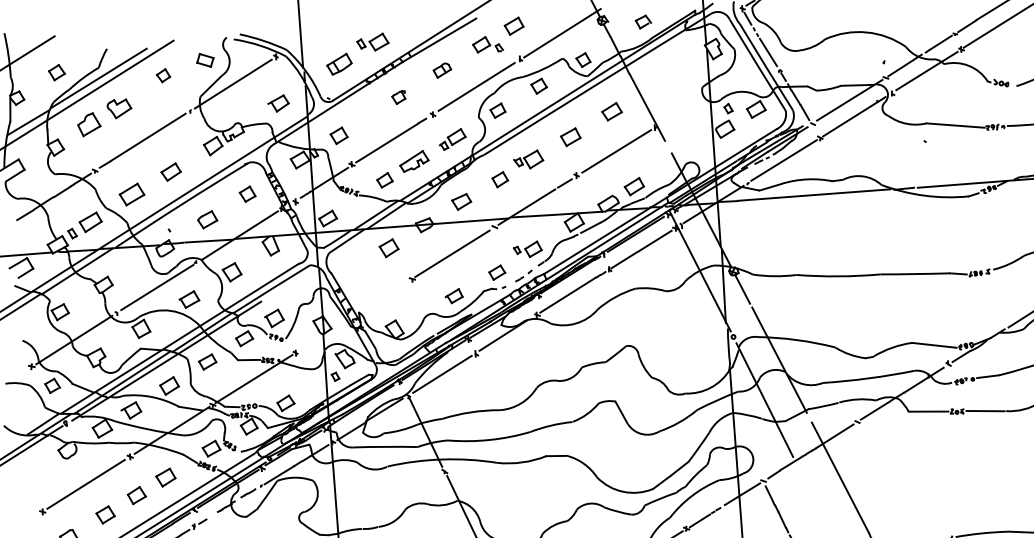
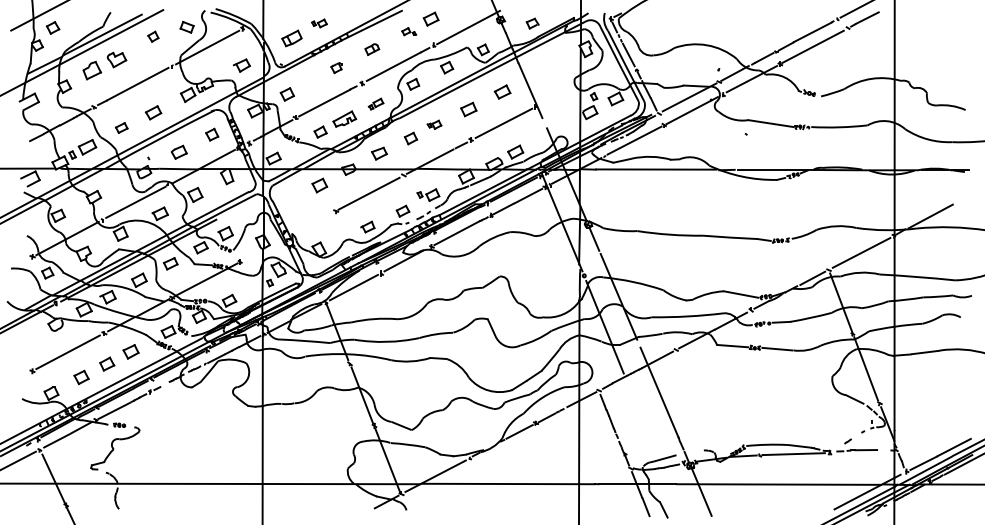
part: (372, 42) -> (319, 23), size x0.6
part: (486, 44) -> (408, 31), size x0.6
part: (57, 72) -> (53, 27), moved
part: (451, 138) -> (375, 103), size x0.7
part: (528, 159) -> (434, 124), size x0.6
part: (131, 193) -> (121, 127), size x0.6

